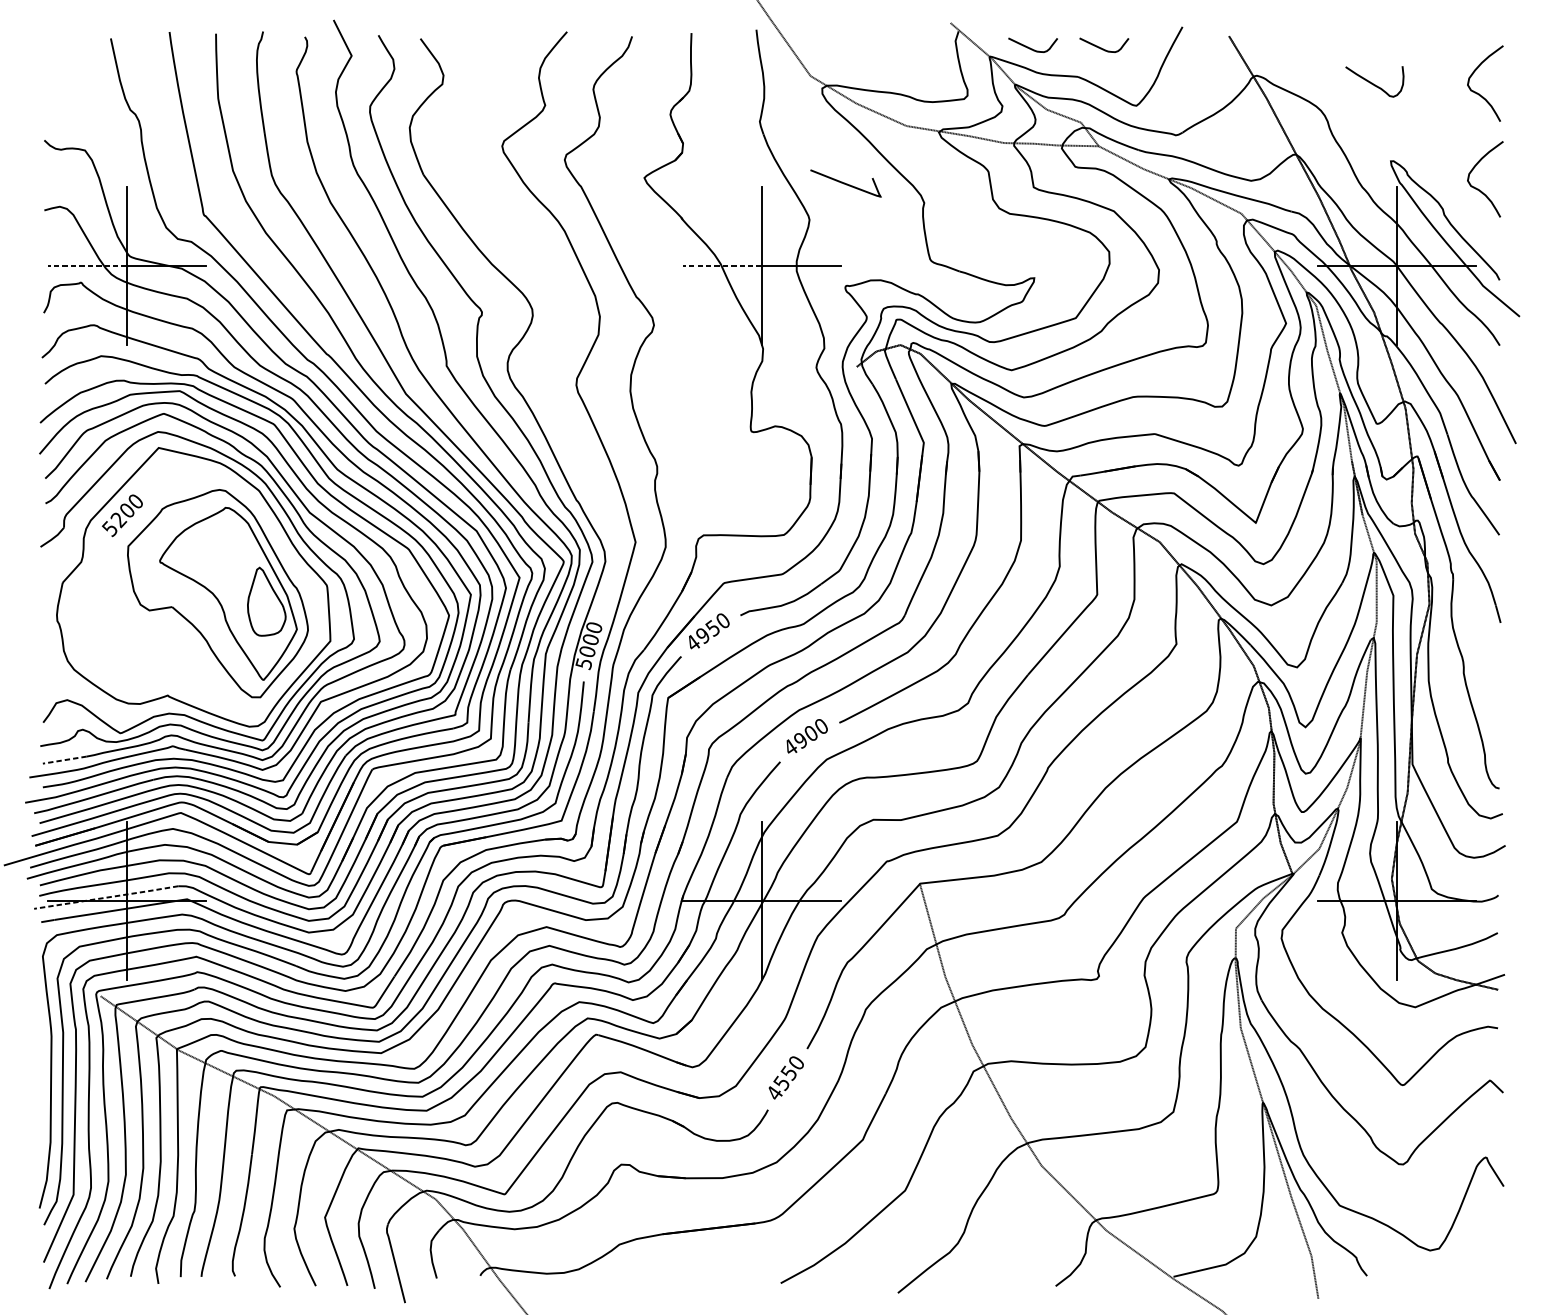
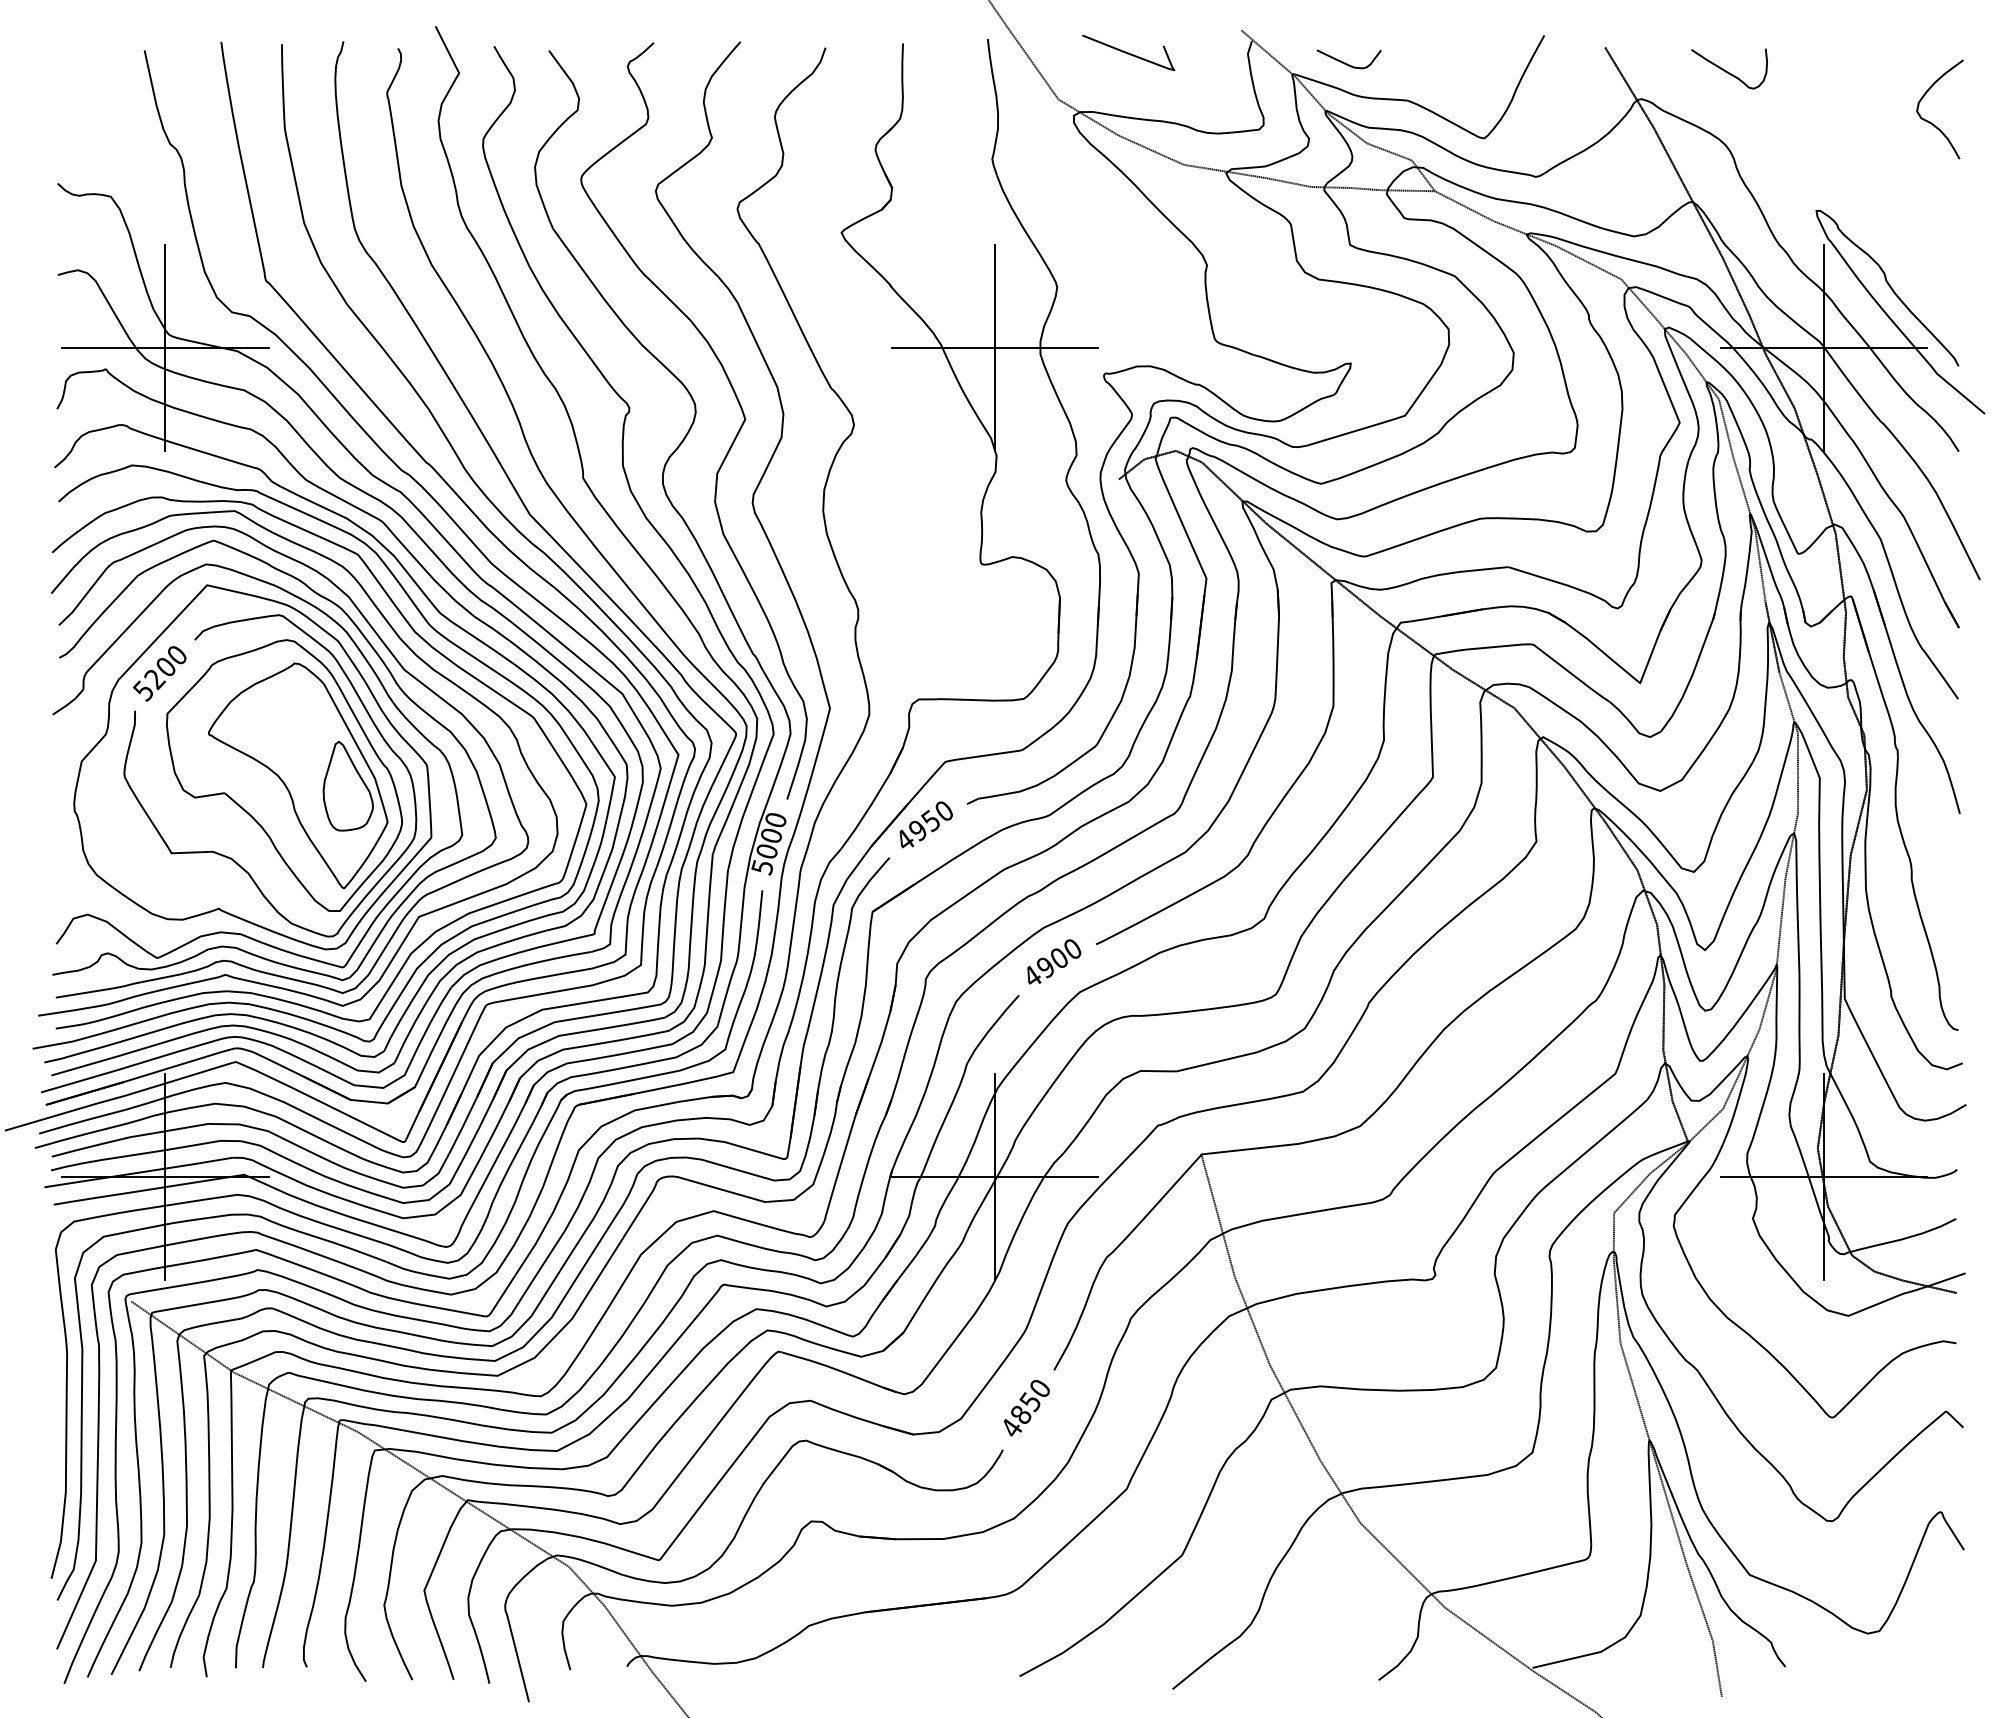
curve: (1103, 48) -> (1440, 63), removed
curve: (1374, 83) -> (1728, 71), moved
curve: (845, 183) -> (1128, 52), moved
curve: (1478, 188) -> (1930, 246), removed
line: (87, 265) -> (113, 347), dashed -> solid
line: (722, 265) -> (943, 347), dashed -> solid
curve: (561, 336) -> (733, 439), added
curve: (177, 656) -> (231, 857), added
line: (64, 760) -> (84, 993), dashed -> solid
line: (106, 897) -> (138, 1172), dashed -> solid
text: (781, 1083) -> (1020, 1415), 4550 -> 4850

